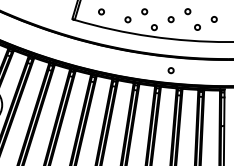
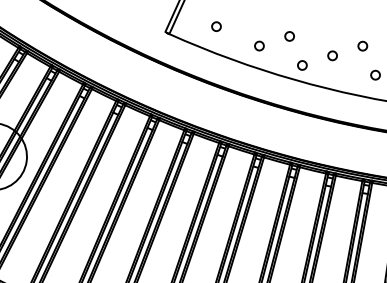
circle: (170, 70) -> (319, 141), removed

